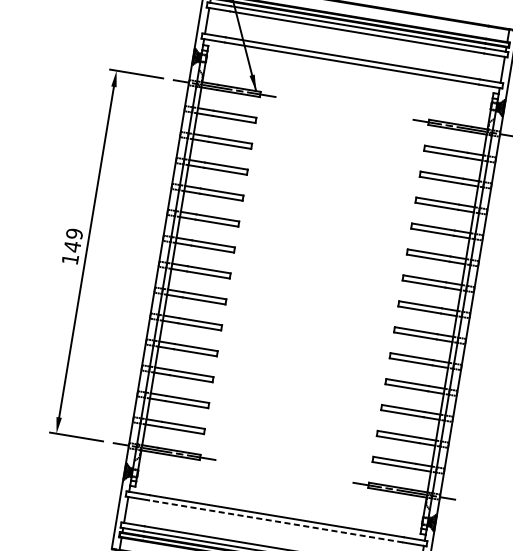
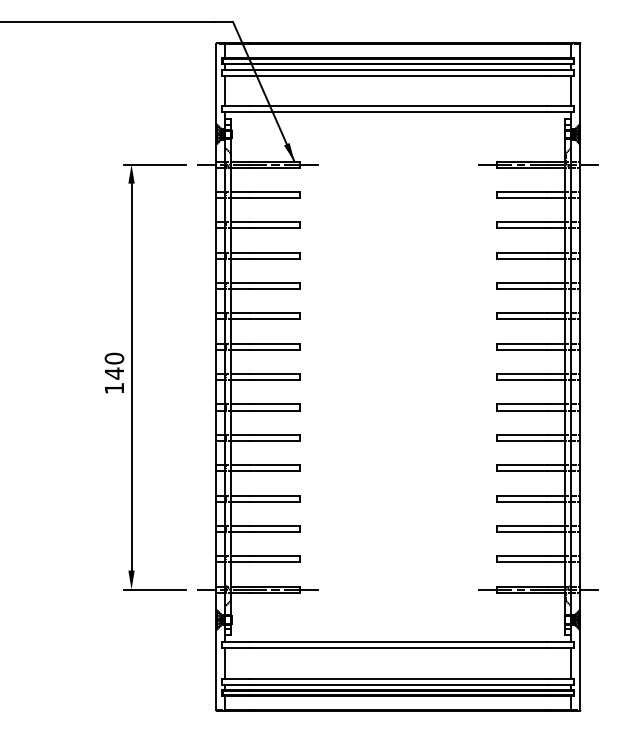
text: (74, 233) -> (114, 358), 149 -> 140
line: (276, 521) -> (398, 648), dashed -> solid

